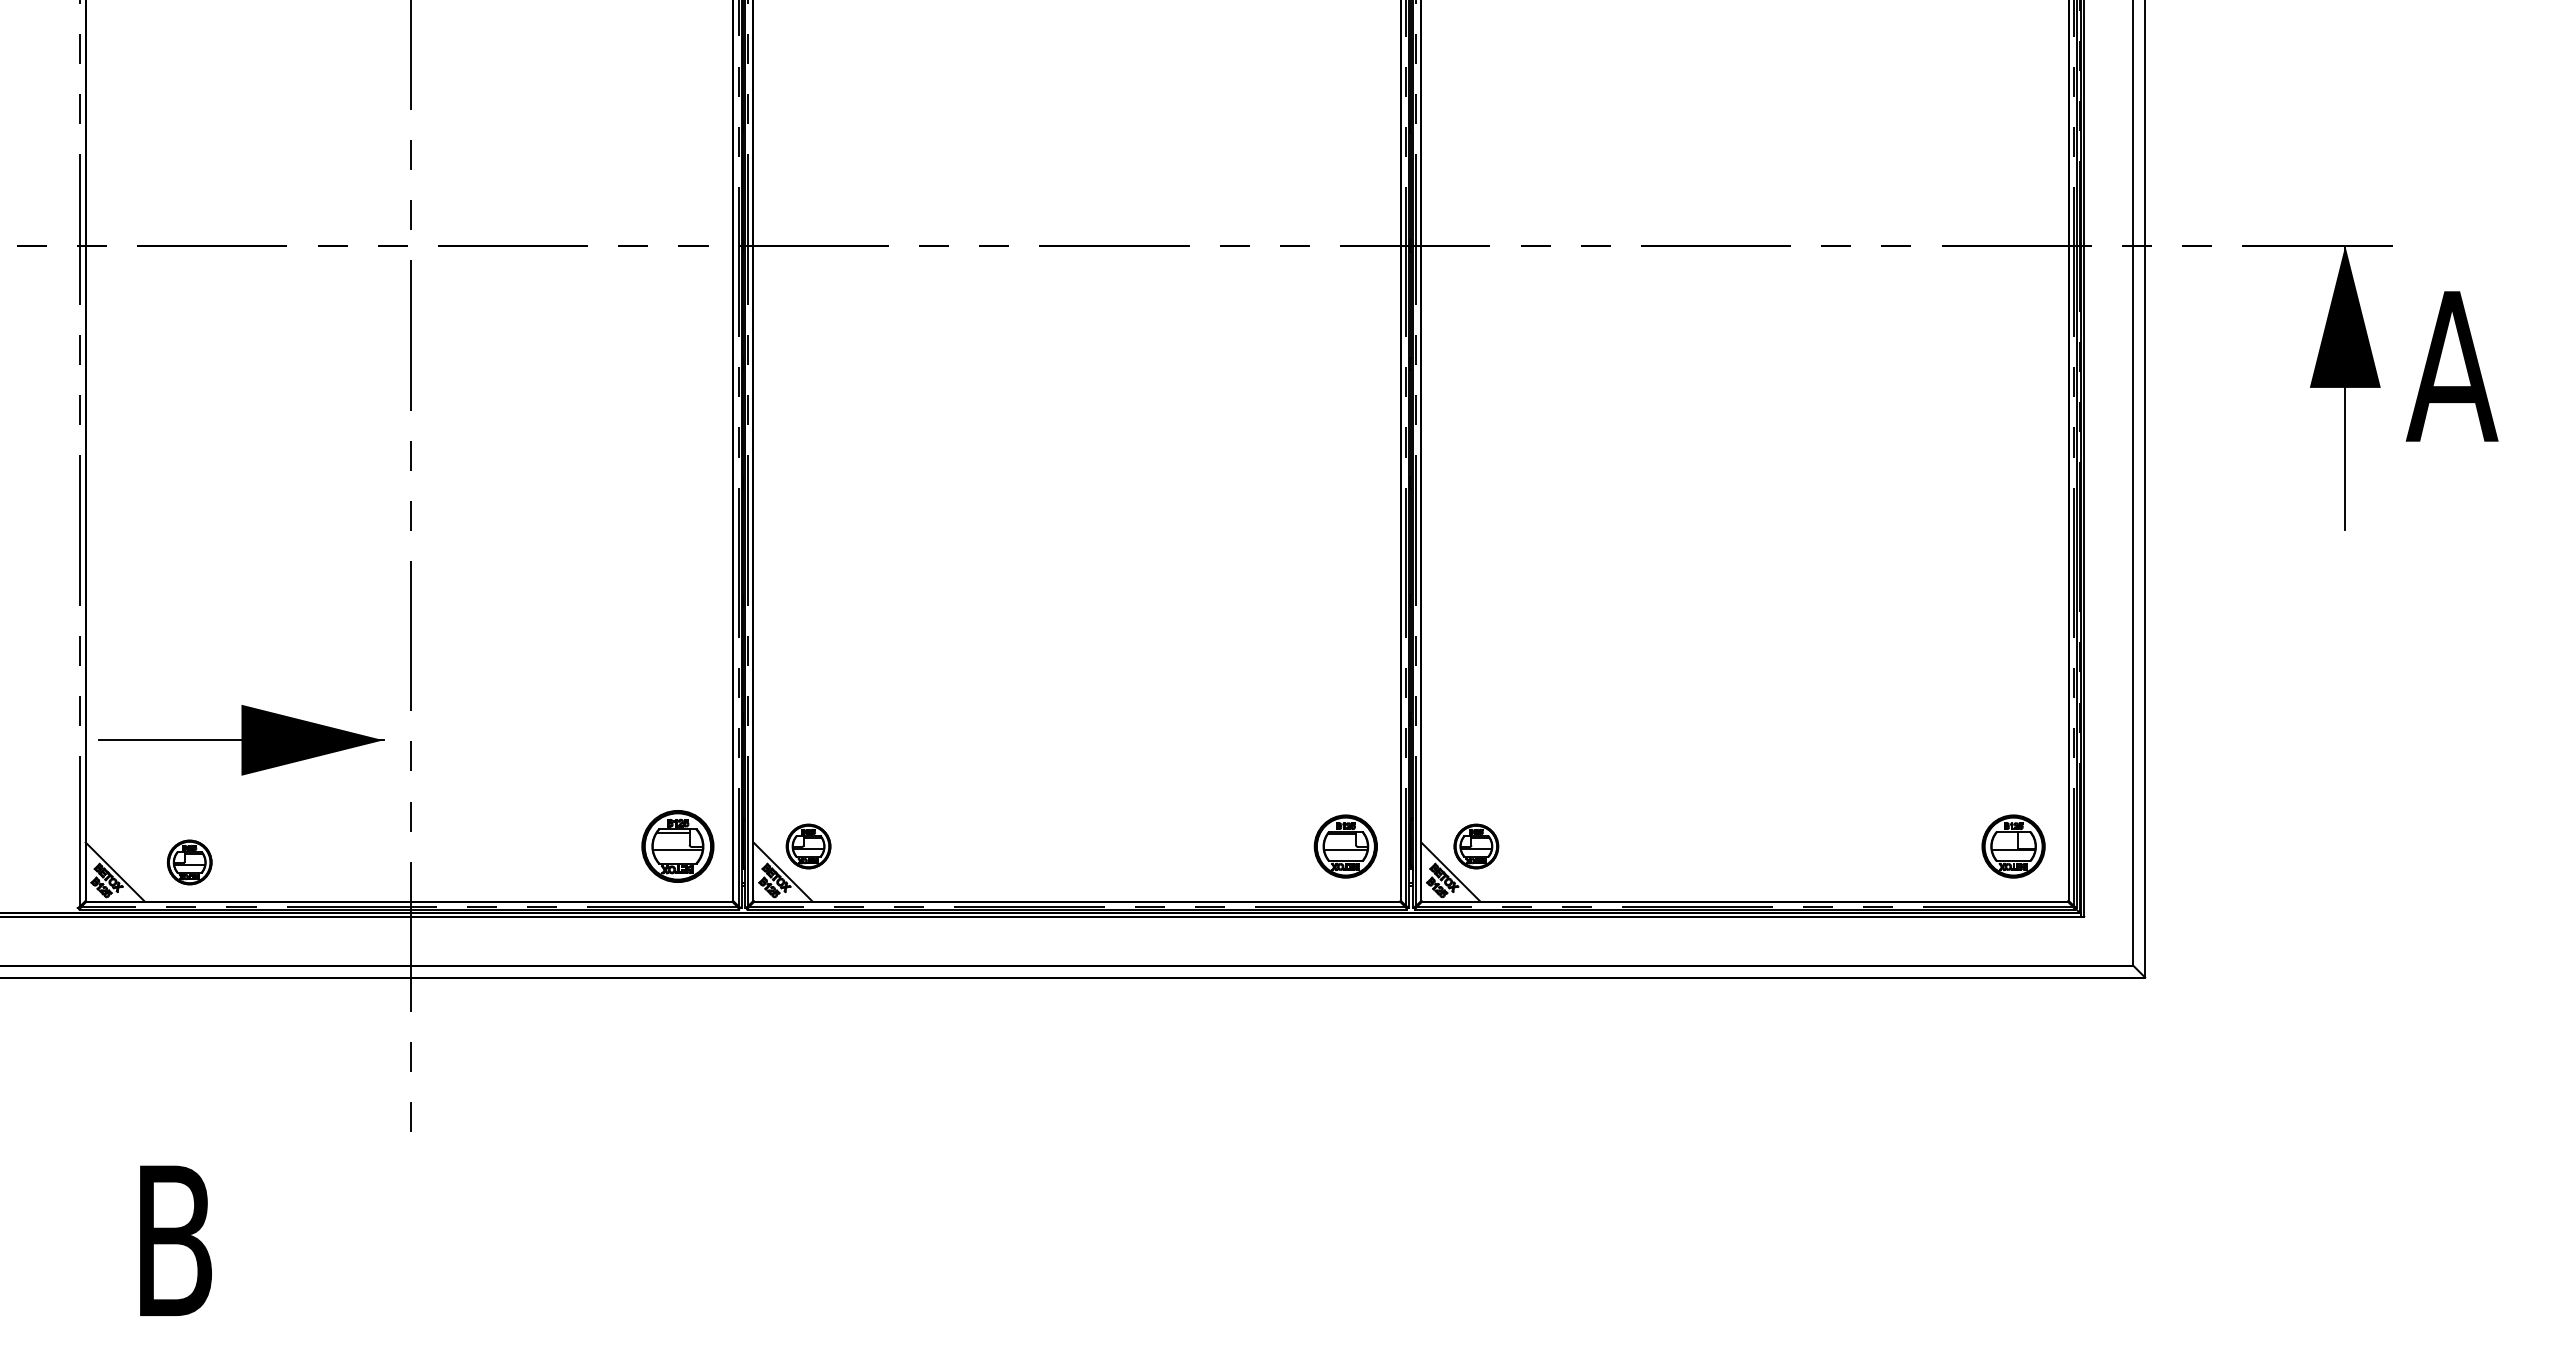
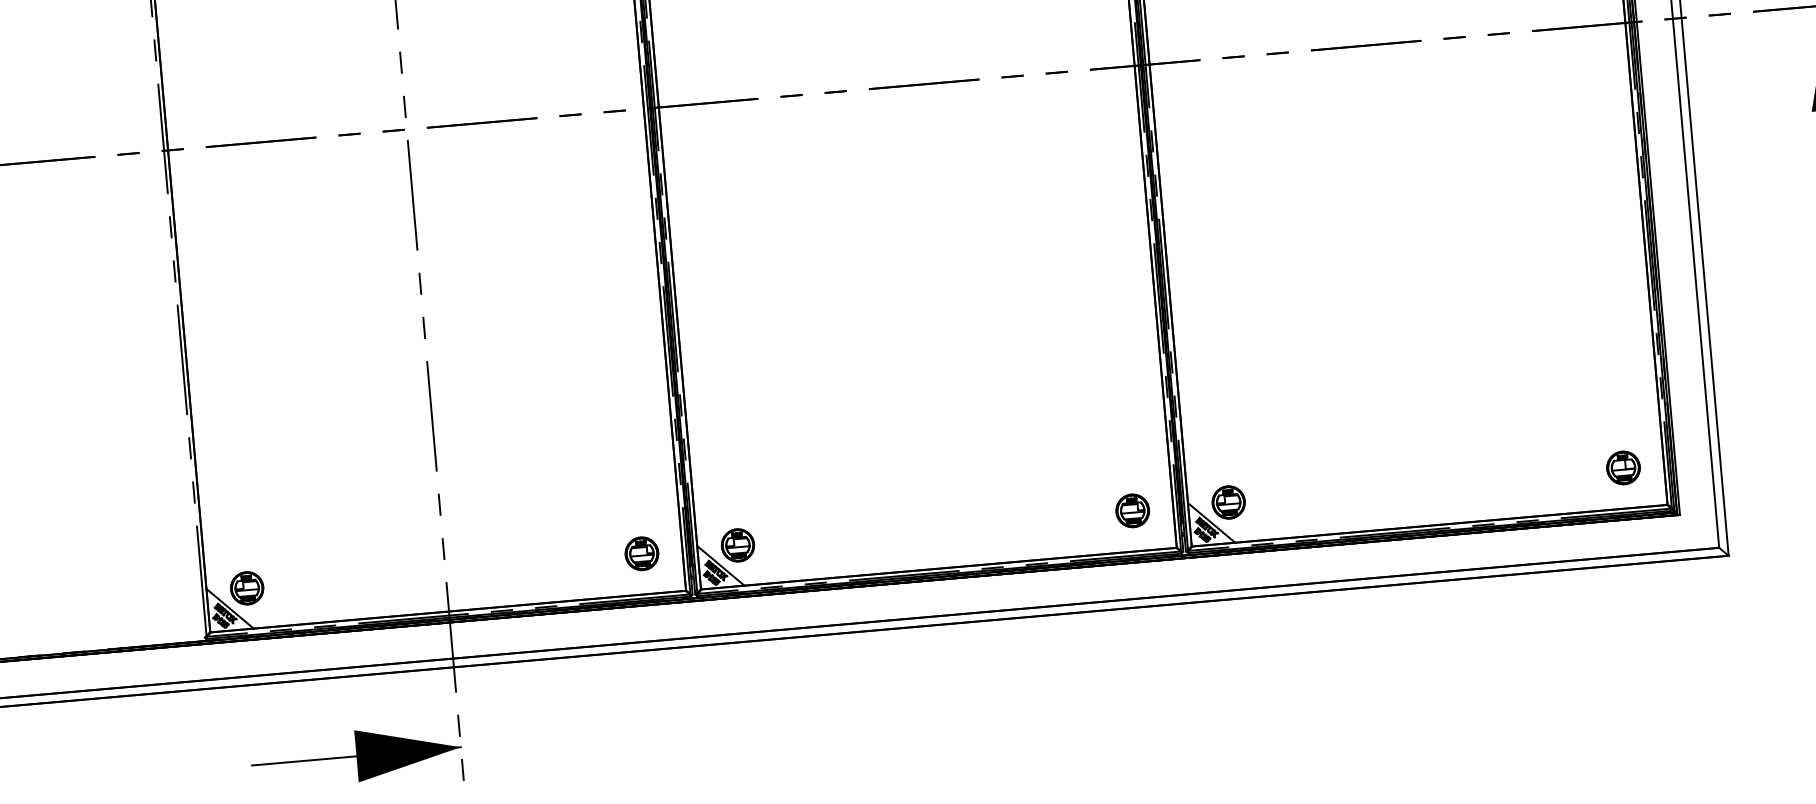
part: (241, 740) -> (356, 756), moved
part: (677, 846) -> (641, 553), size x0.62
part: (1345, 846) -> (1132, 510), size x0.71
part: (2013, 846) -> (1623, 467), size x0.71
part: (189, 862) -> (246, 588), moved

